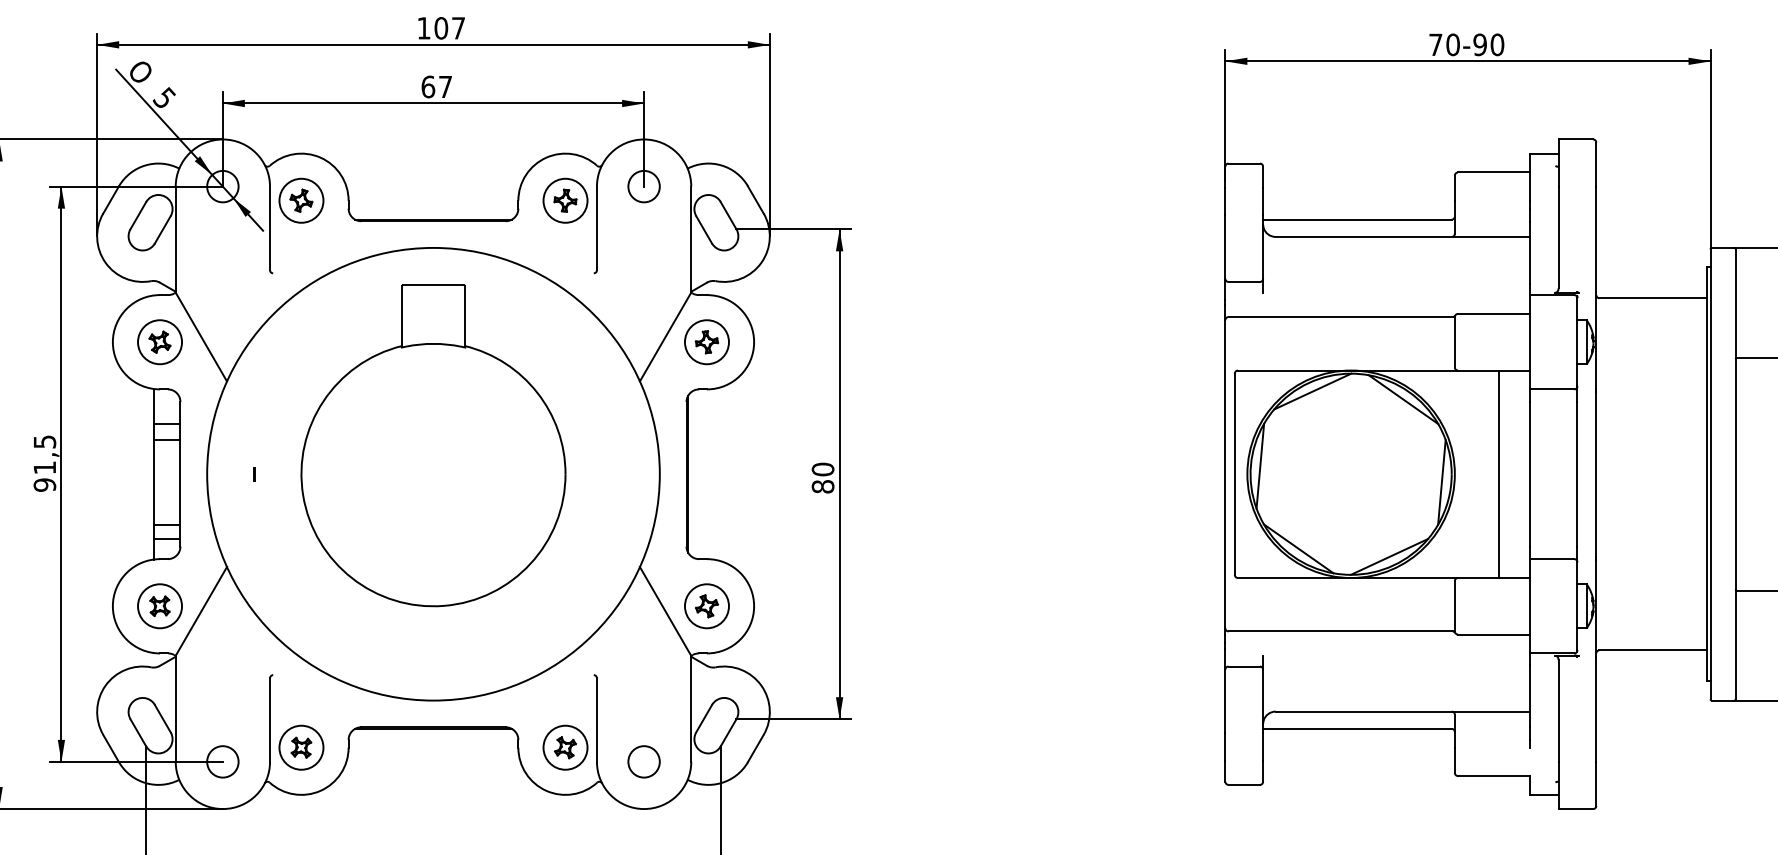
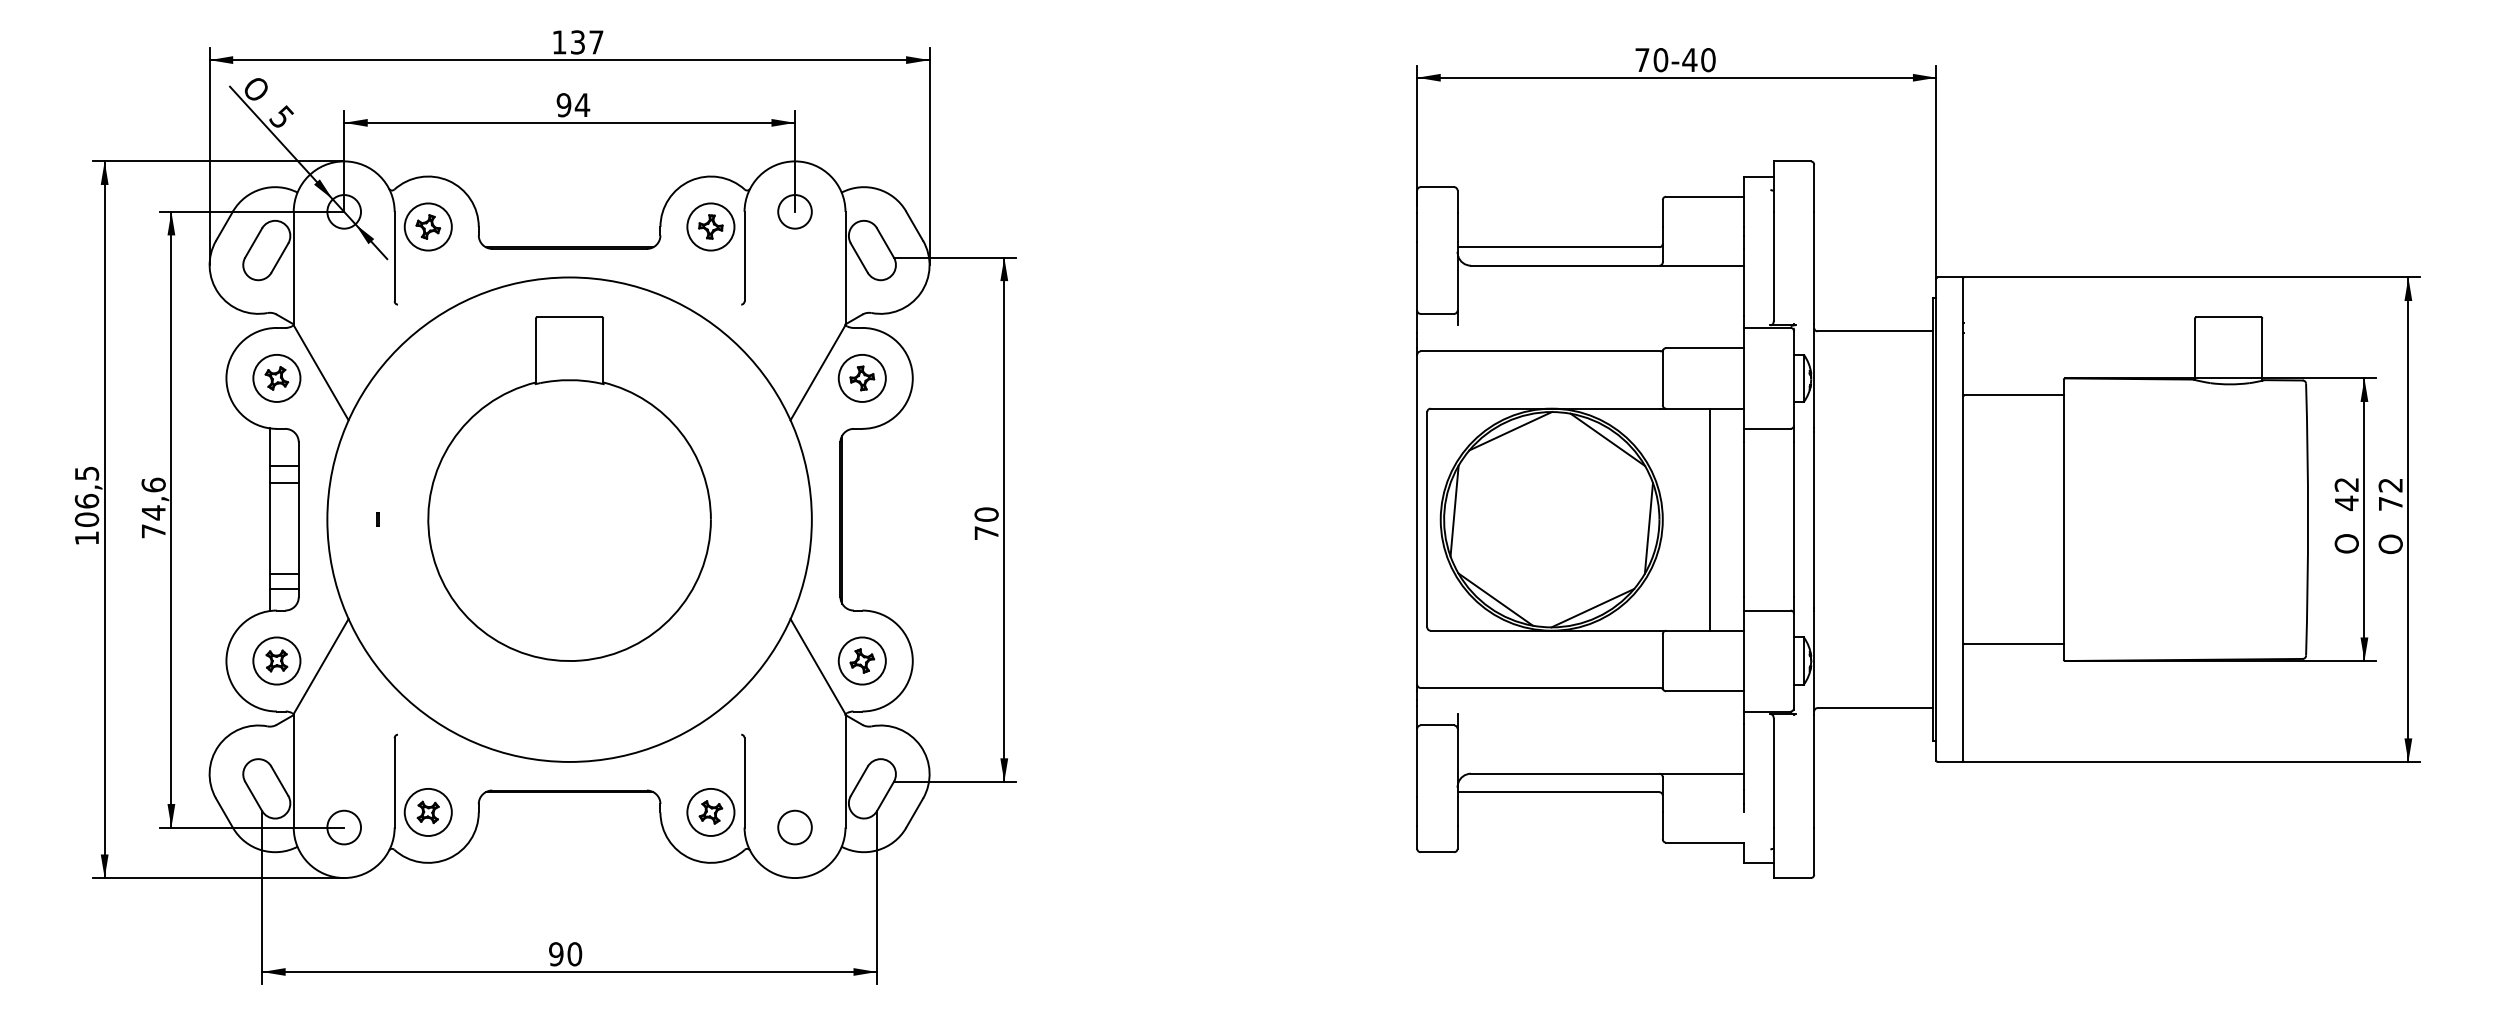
text: (440, 28) -> (577, 42), 107 -> 137
text: (1479, 45) -> (1689, 60), 70-90 -> 70-40
text: (437, 87) -> (573, 105), 67 -> 94
text: (44, 462) -> (153, 507), 91,5 -> 74,6
text: (822, 487) -> (986, 533), 80 -> 70

